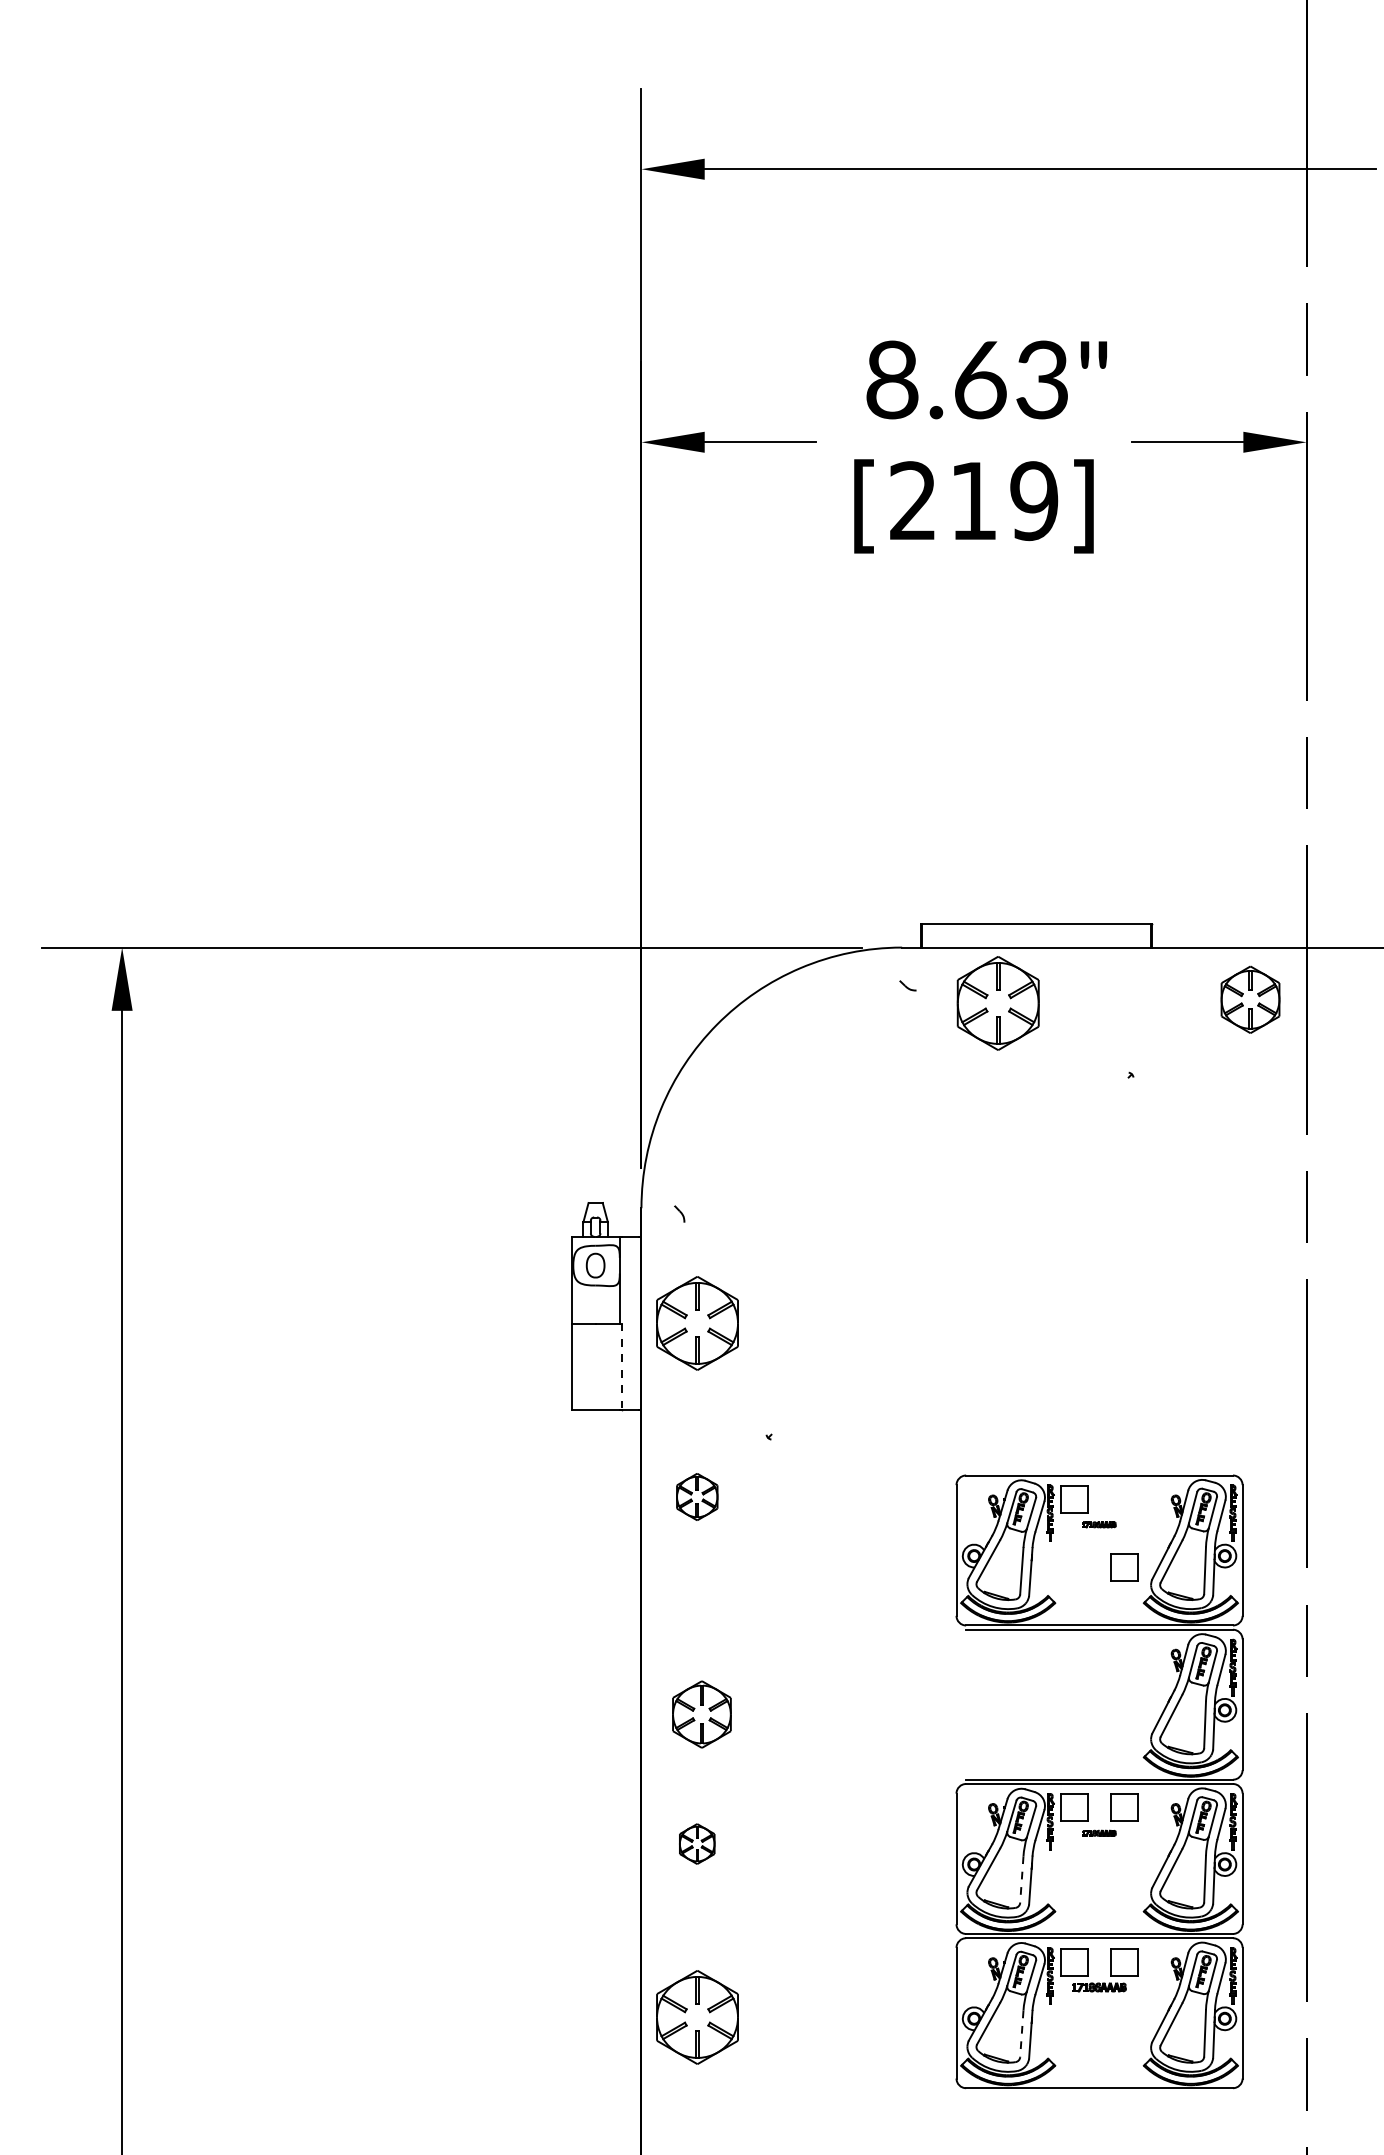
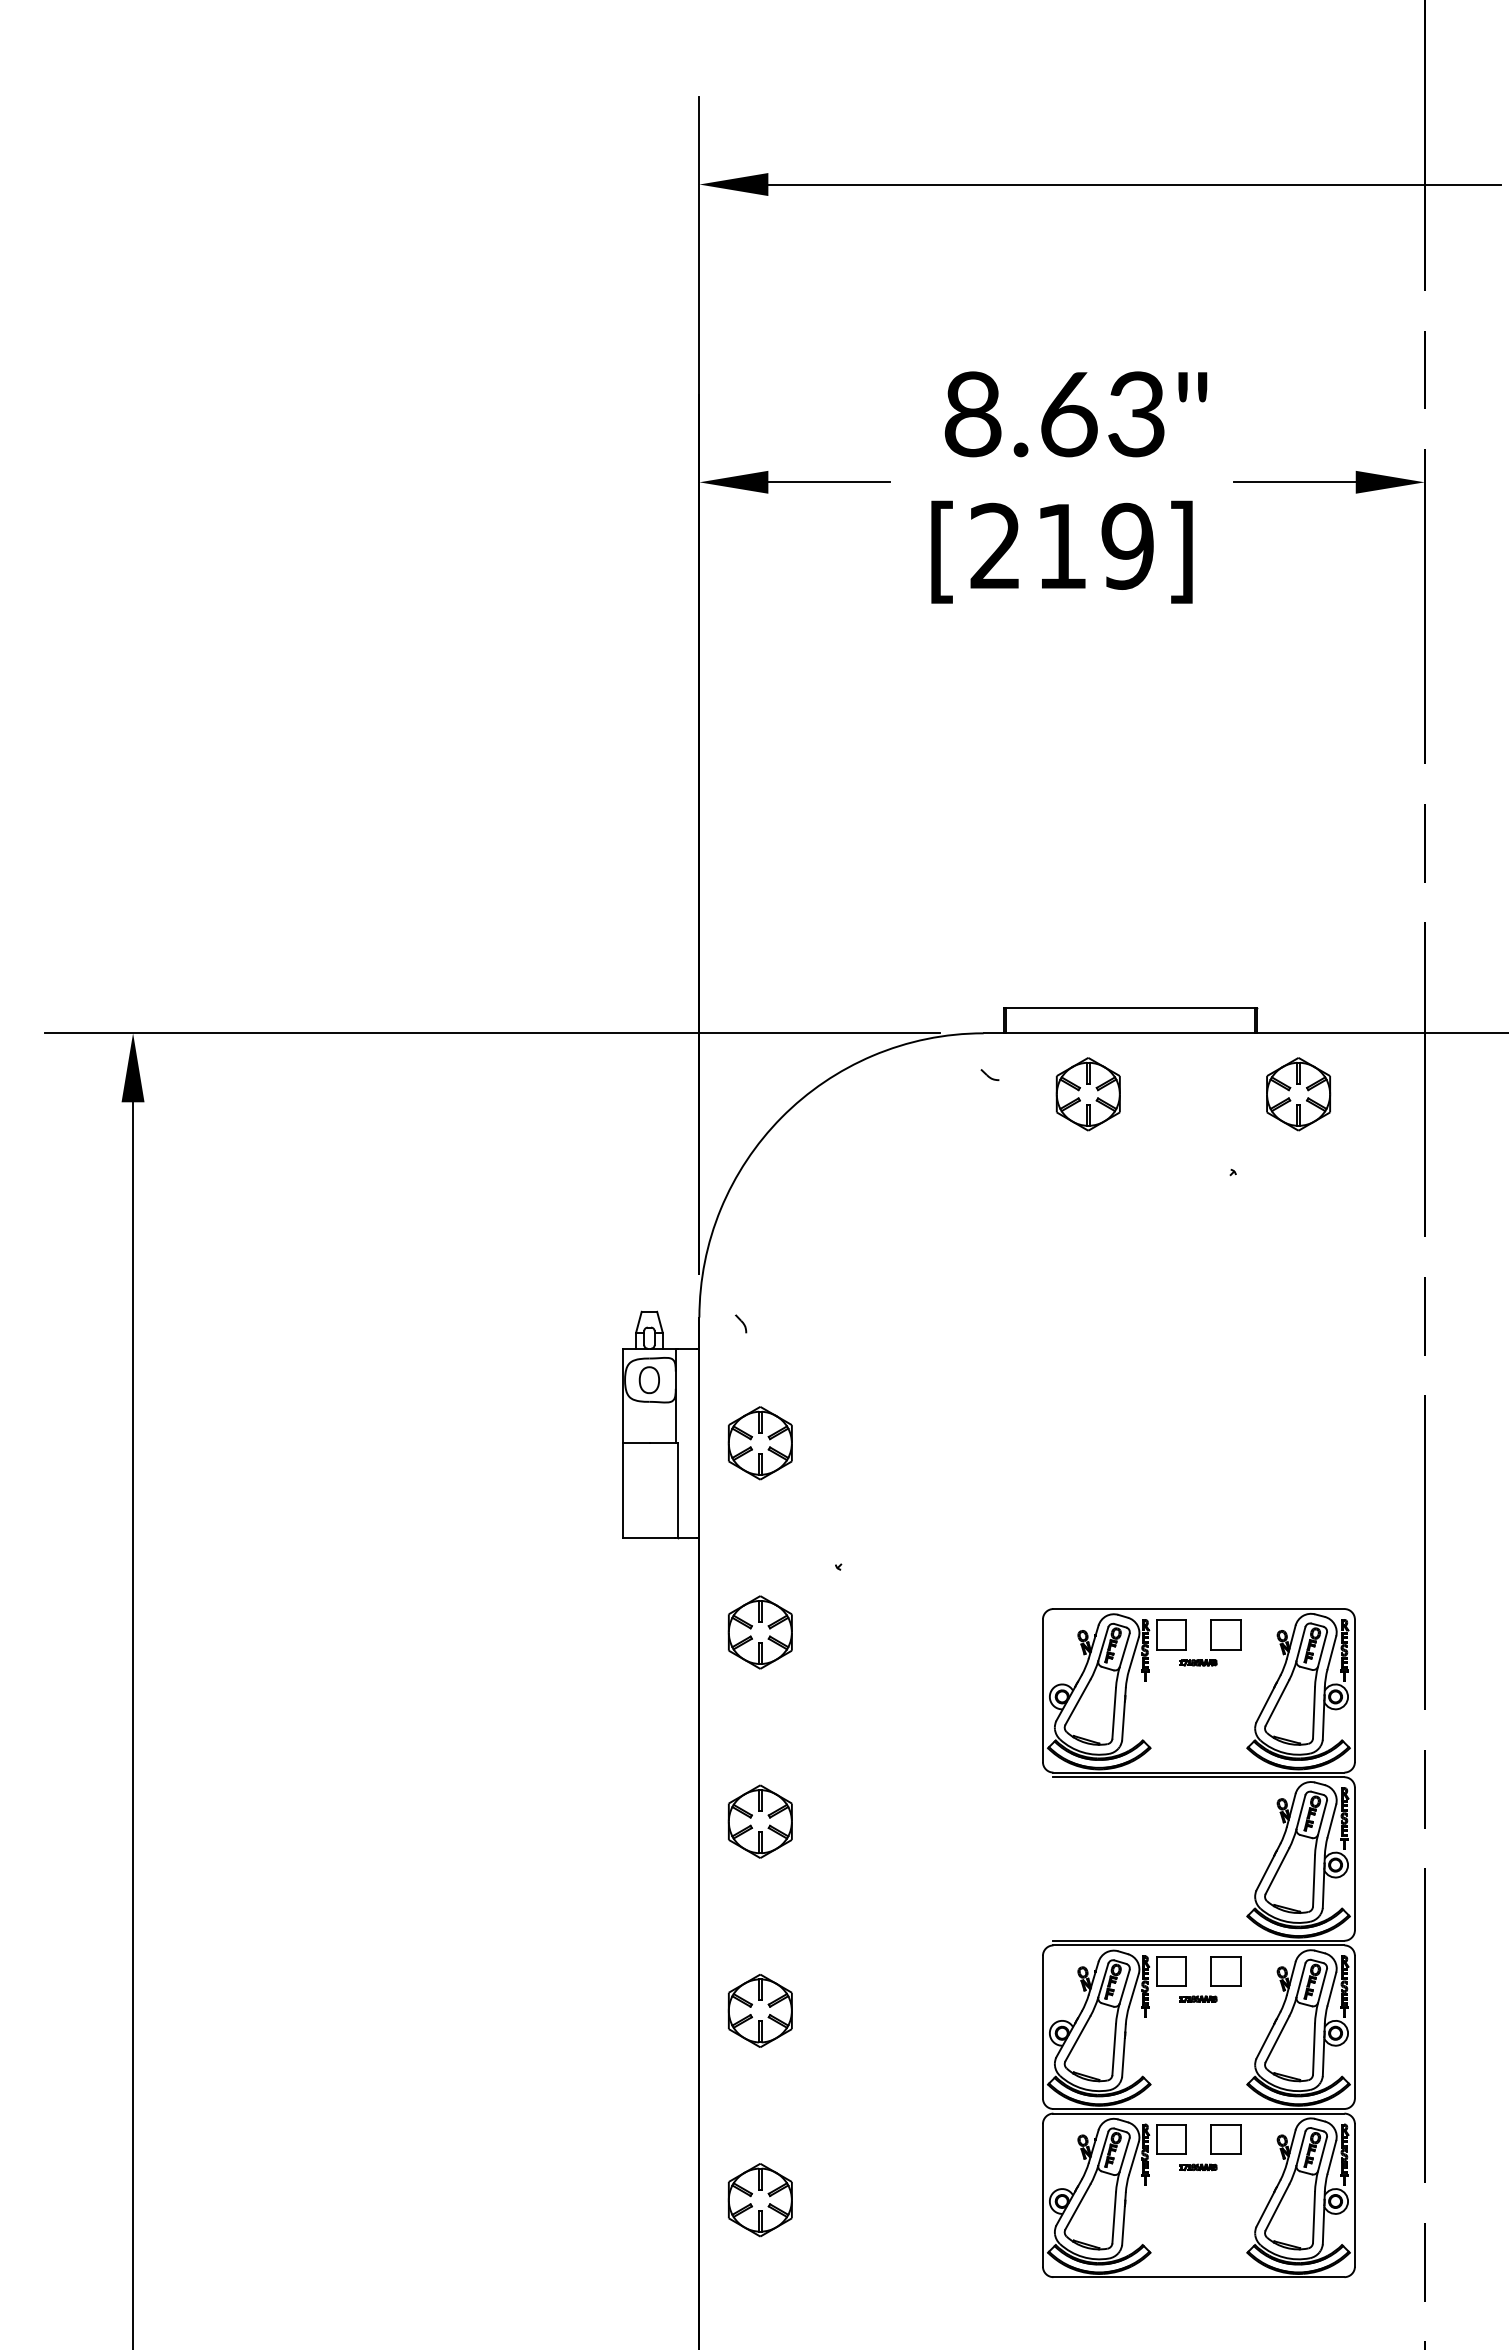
part: (1250, 1000) -> (1298, 1094), moved
part: (997, 1003) -> (1087, 1094), size x0.71
part: (696, 1323) -> (759, 1443), size x0.71
line: (622, 1367) -> (678, 1491), dashed -> solid
part: (696, 1497) -> (759, 1632), size x1.43
part: (1123, 1566) -> (1225, 1634), moved
part: (701, 1714) -> (759, 1821), moved
part: (696, 1843) -> (759, 2010), size x1.67
line: (1022, 1880) -> (1114, 2050), dashed -> solid
part: (1099, 1987) -> (1198, 2167), size x0.62
part: (696, 2017) -> (759, 2200), size x0.71
line: (1022, 2034) -> (1114, 2218), dashed -> solid

